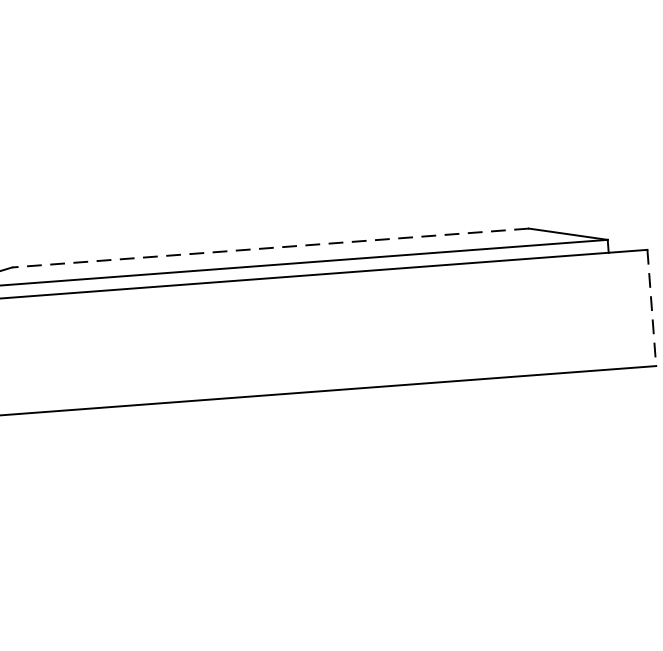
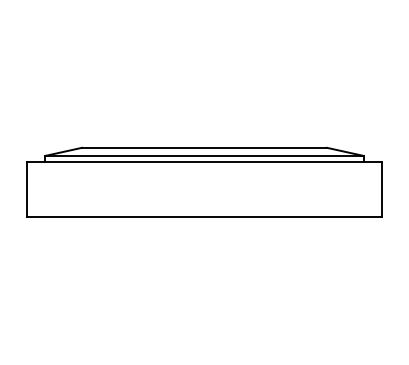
line: (270, 247) -> (204, 147), dashed -> solid
line: (652, 307) -> (382, 189), dashed -> solid

